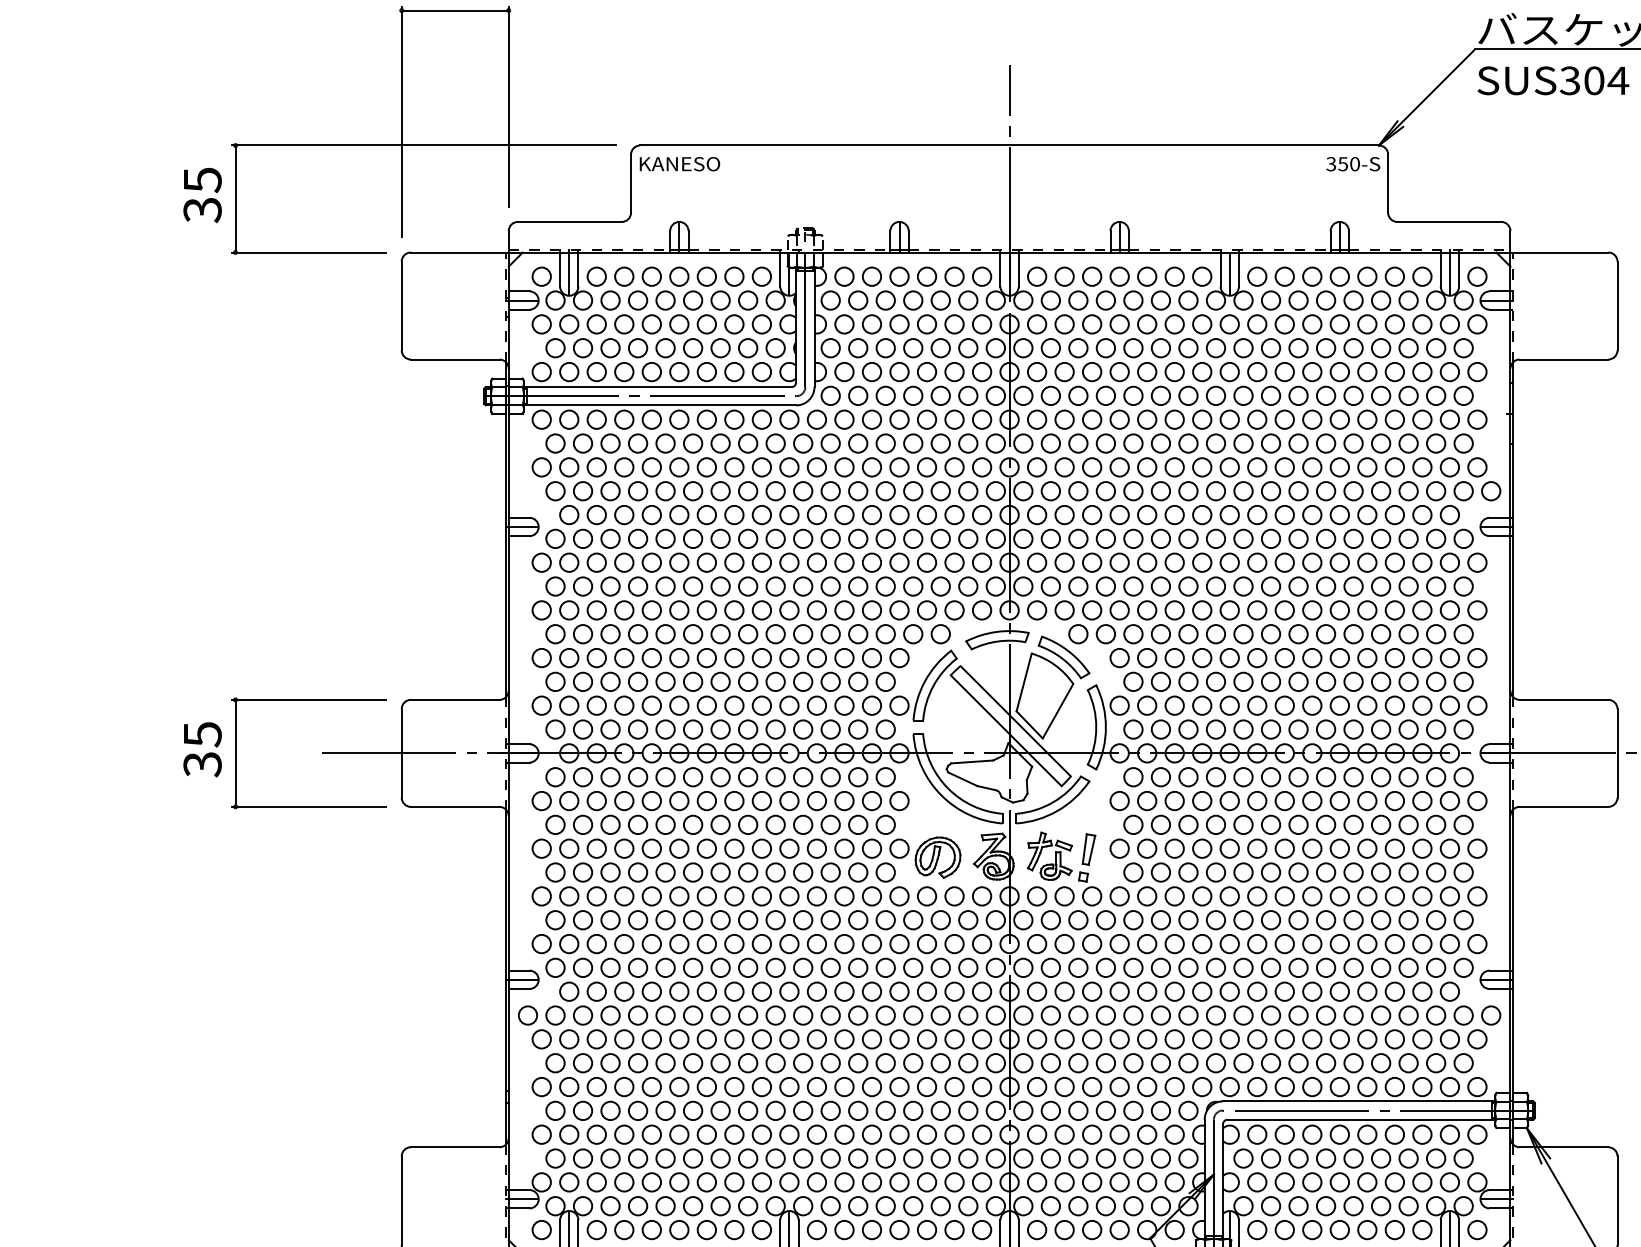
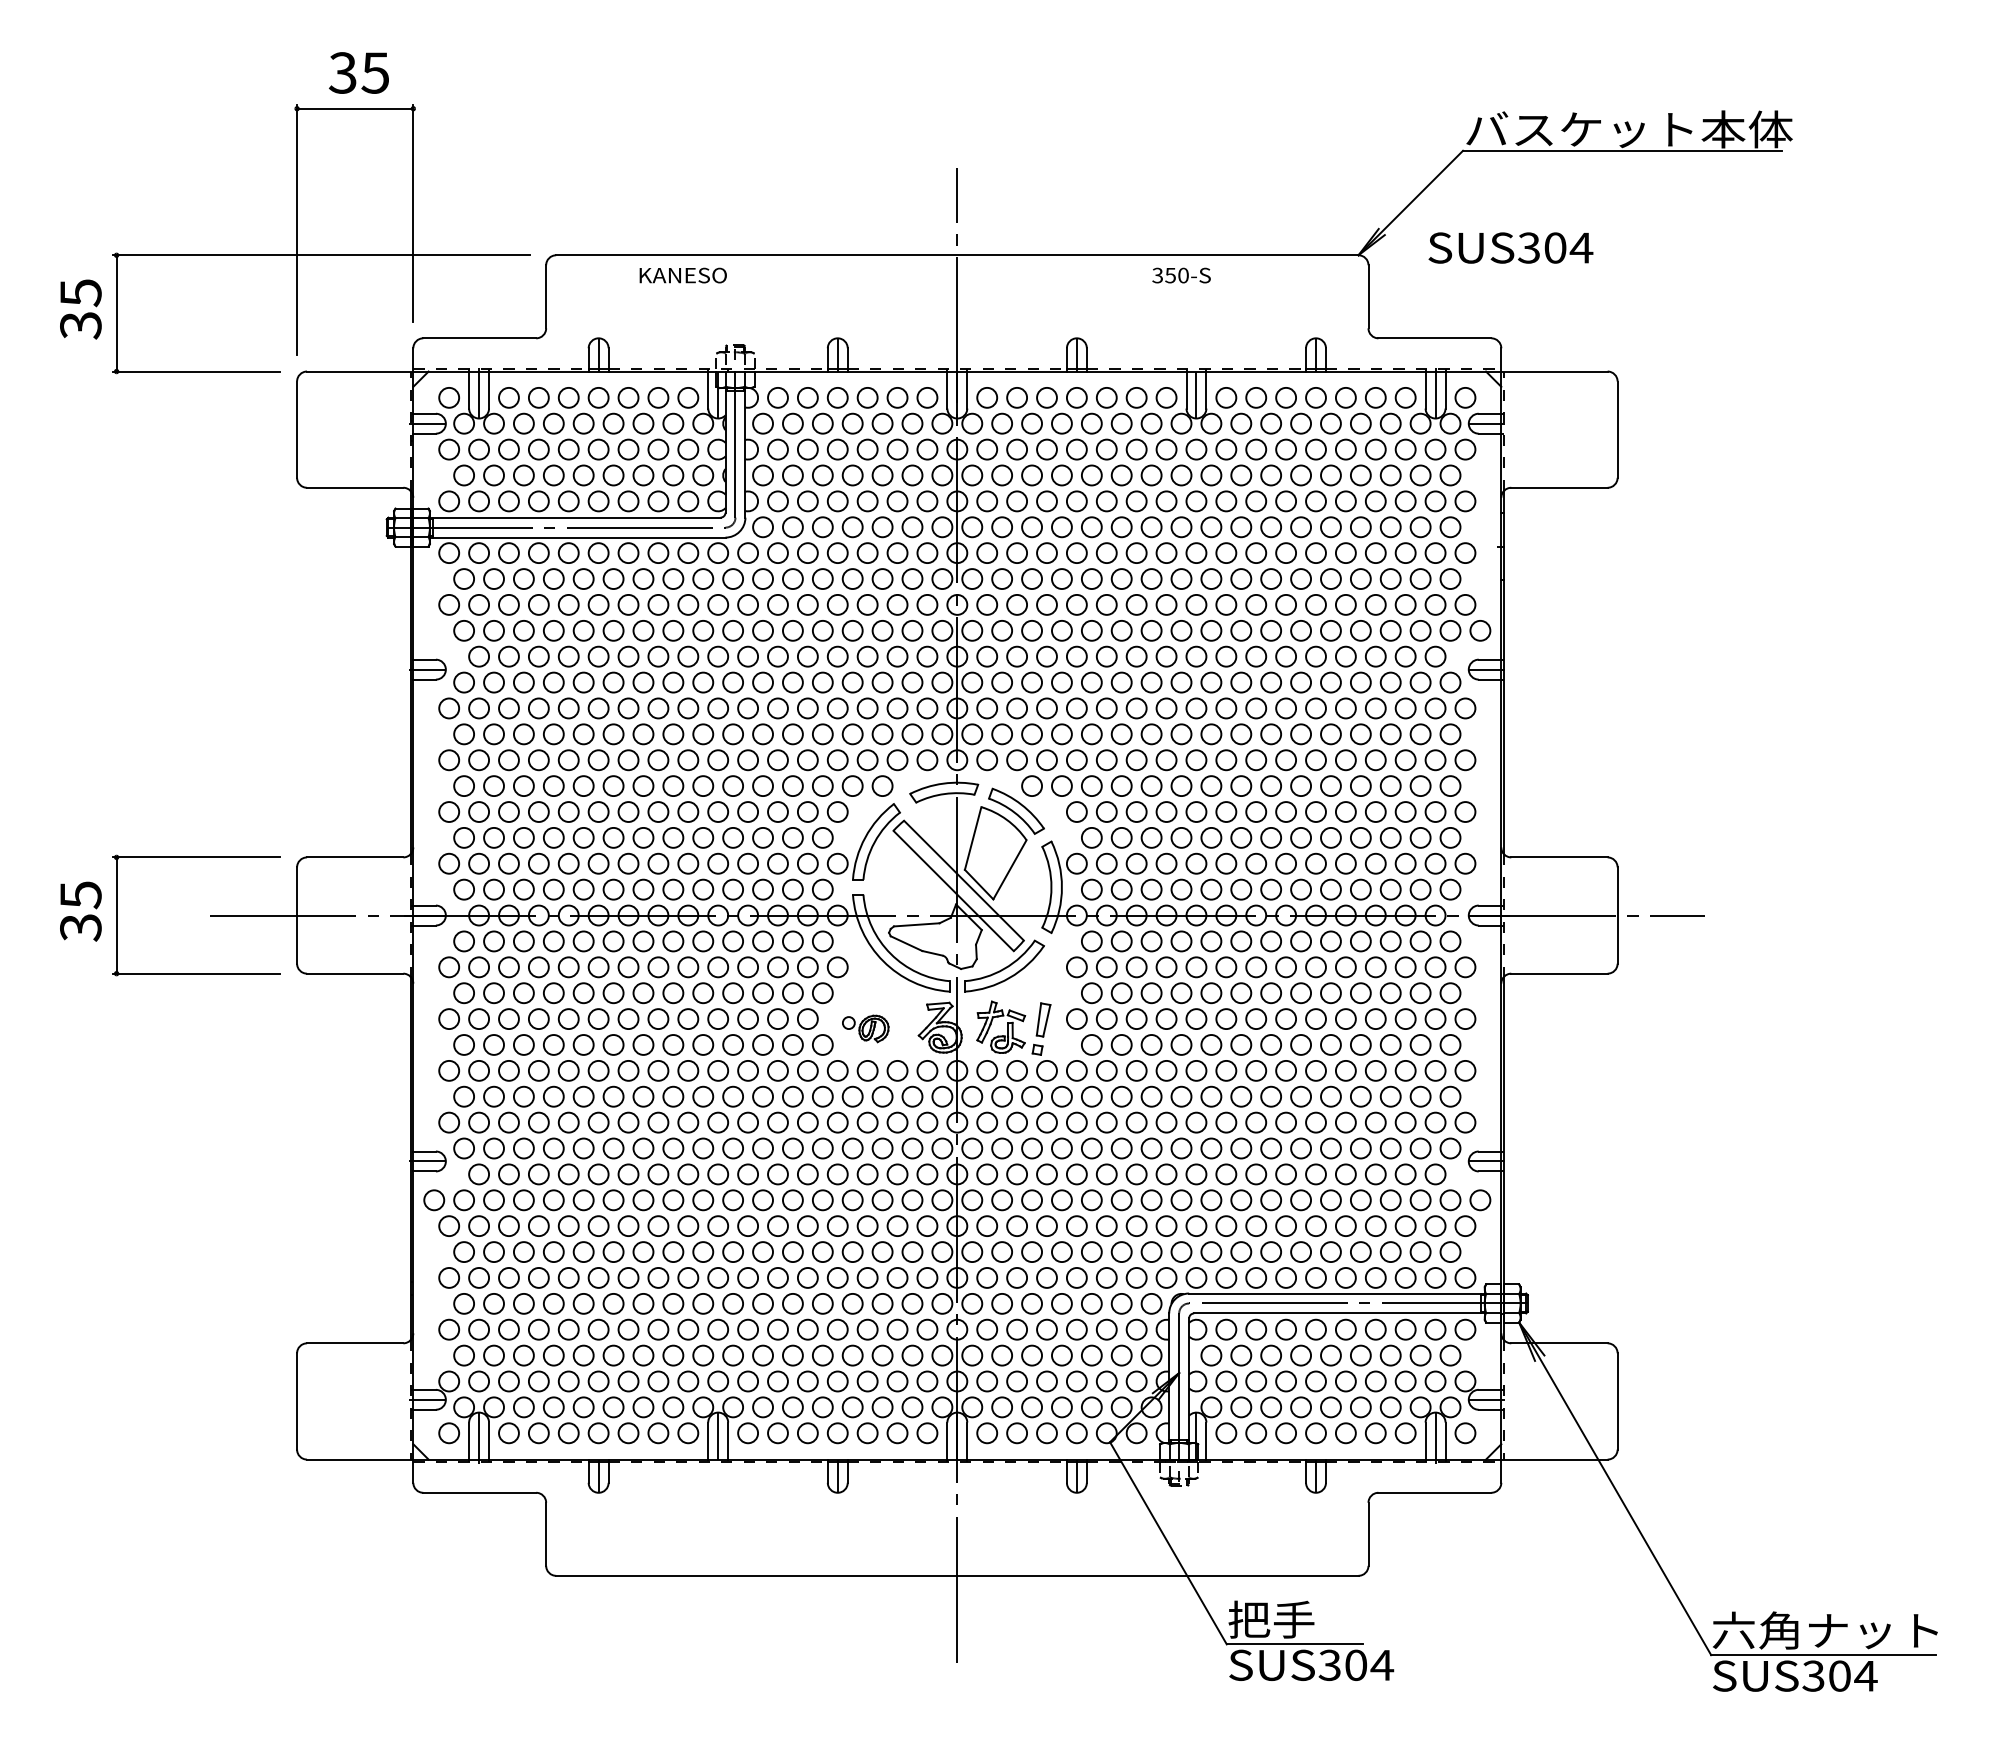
text: (1552, 80) -> (1510, 247), moved
text: (679, 164) -> (682, 275), moved
text: (1353, 164) -> (1181, 275), moved
part: (925, 857) -> (865, 1028), size x0.6

